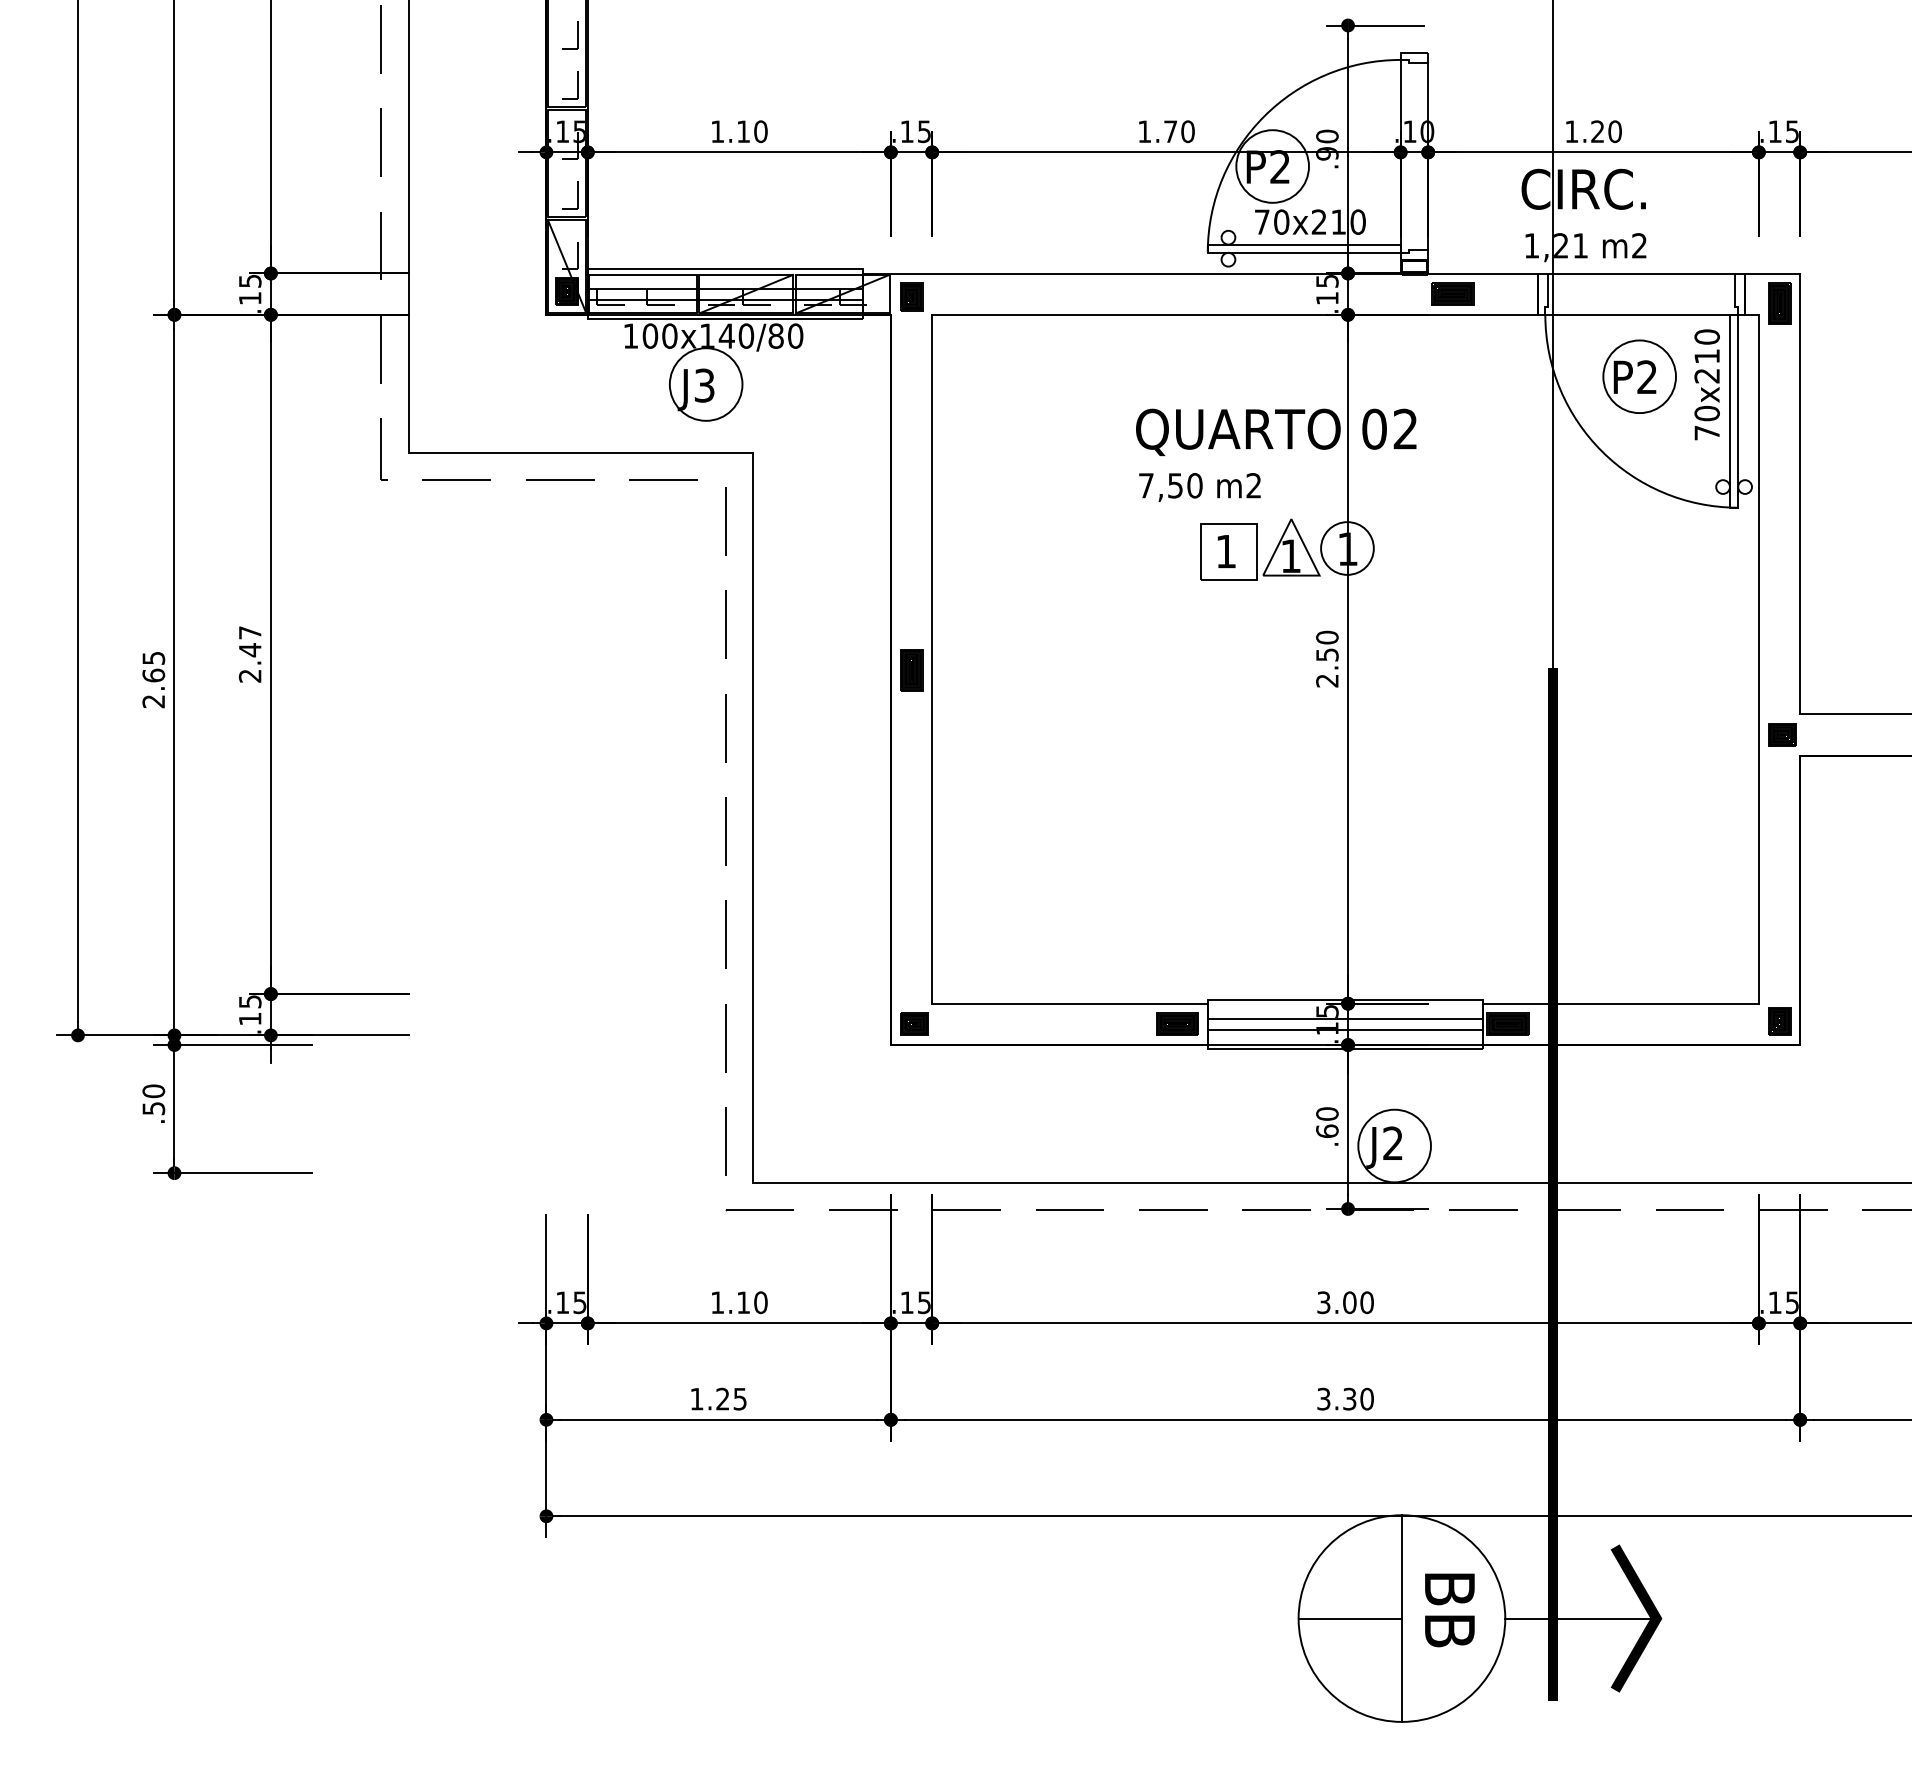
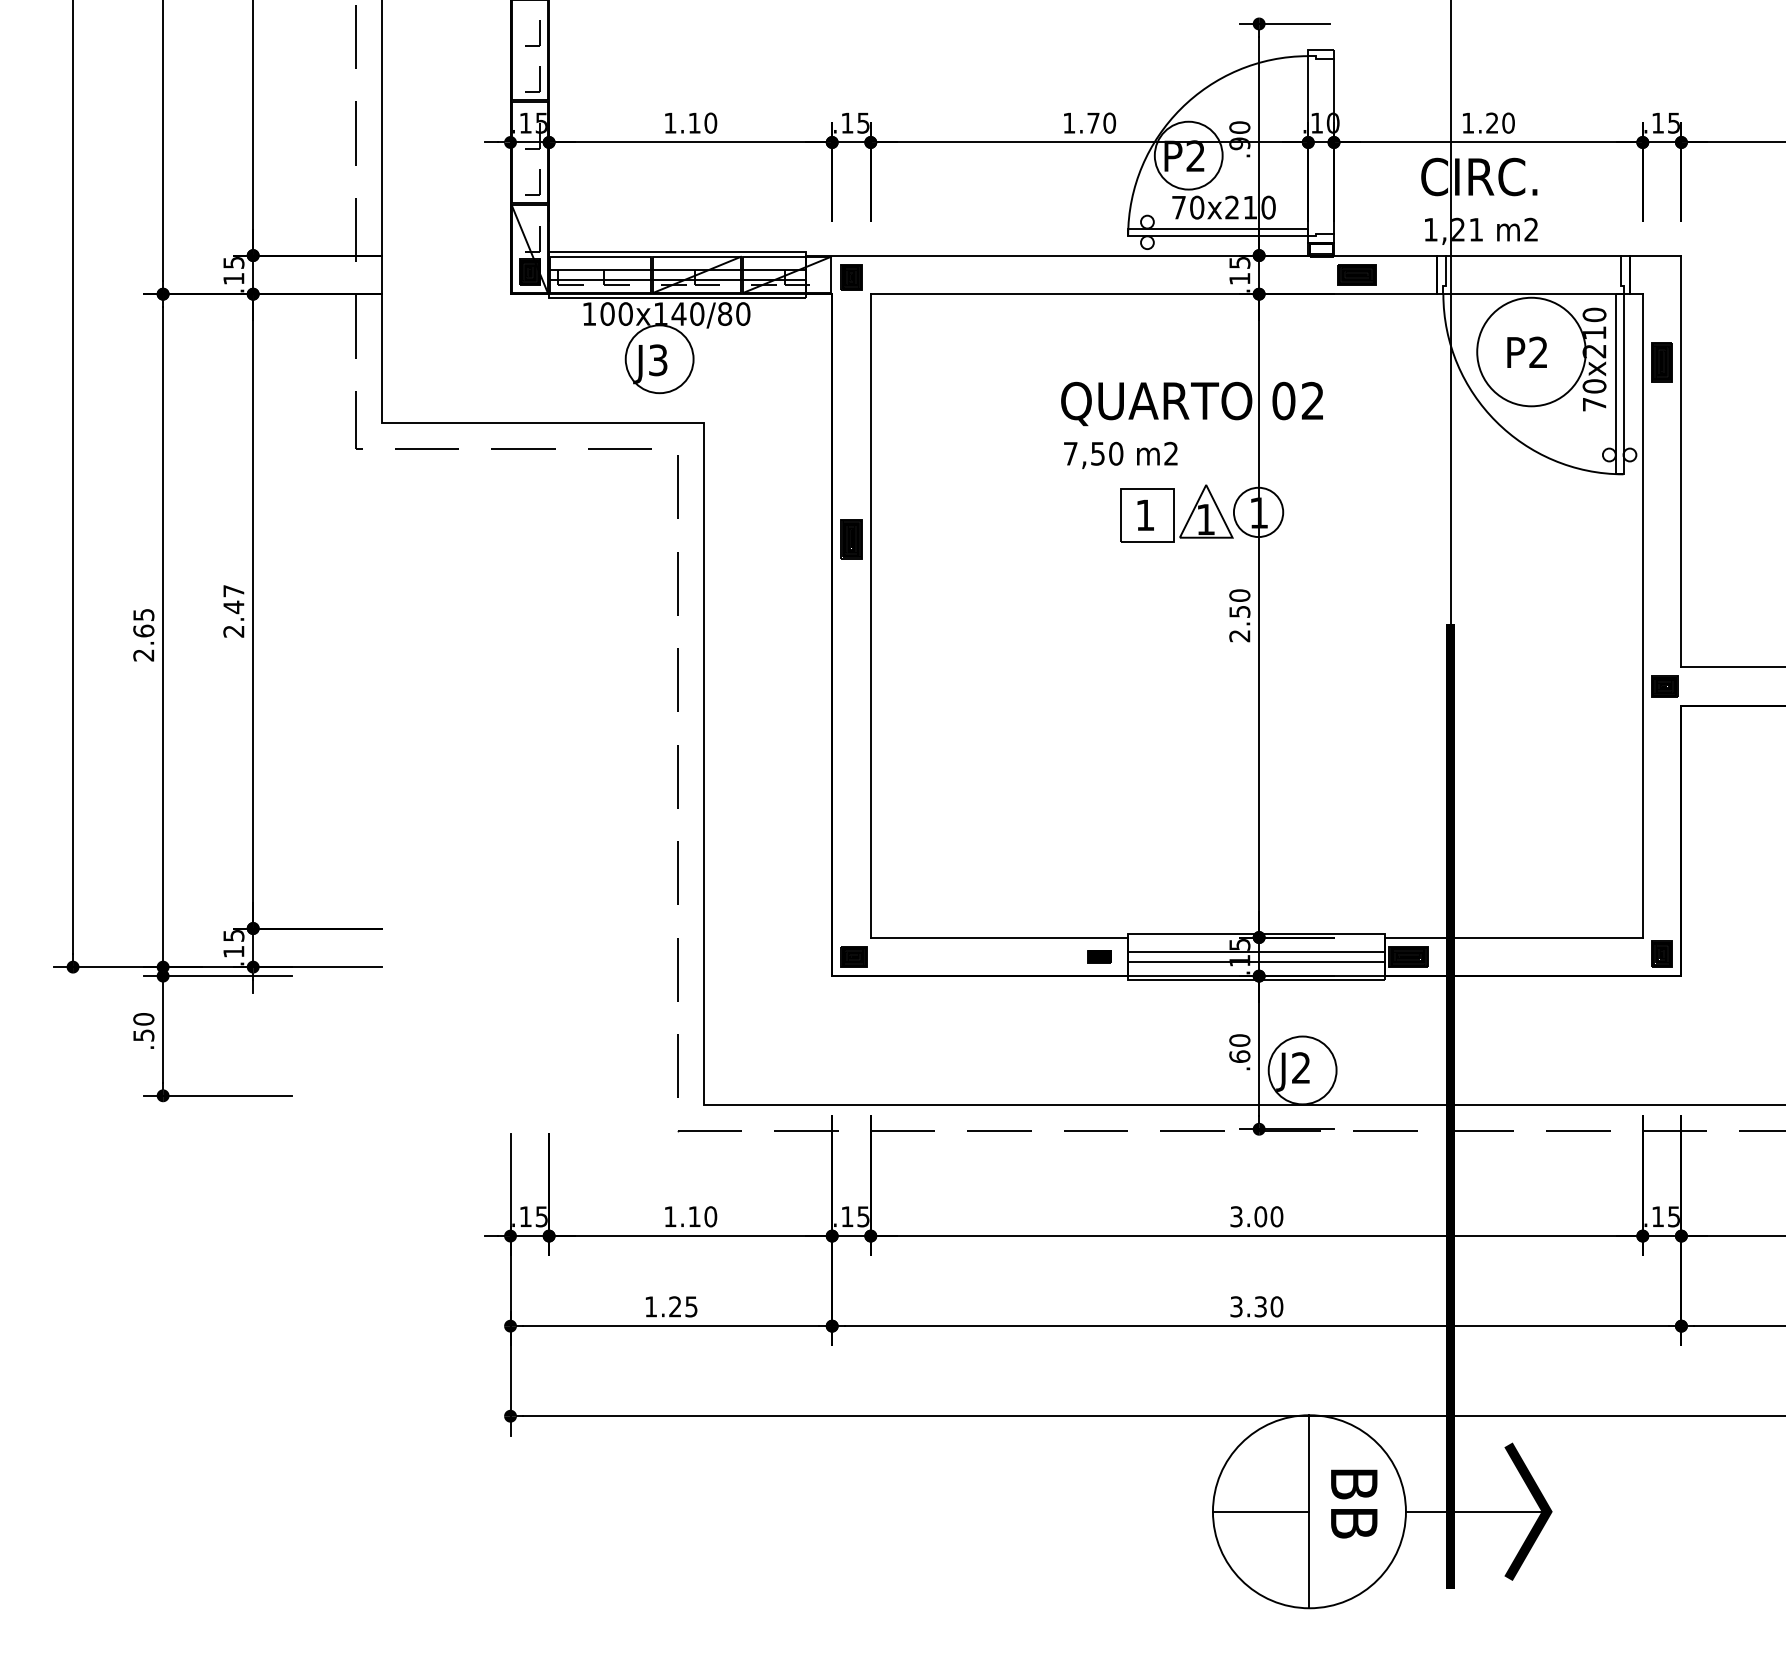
part: (1779, 303) -> (1662, 362), moved
circle: (1639, 376) -> (1531, 351), size x1.6
part: (911, 670) -> (851, 539), moved
part: (1177, 1023) -> (1099, 956), size x0.6

